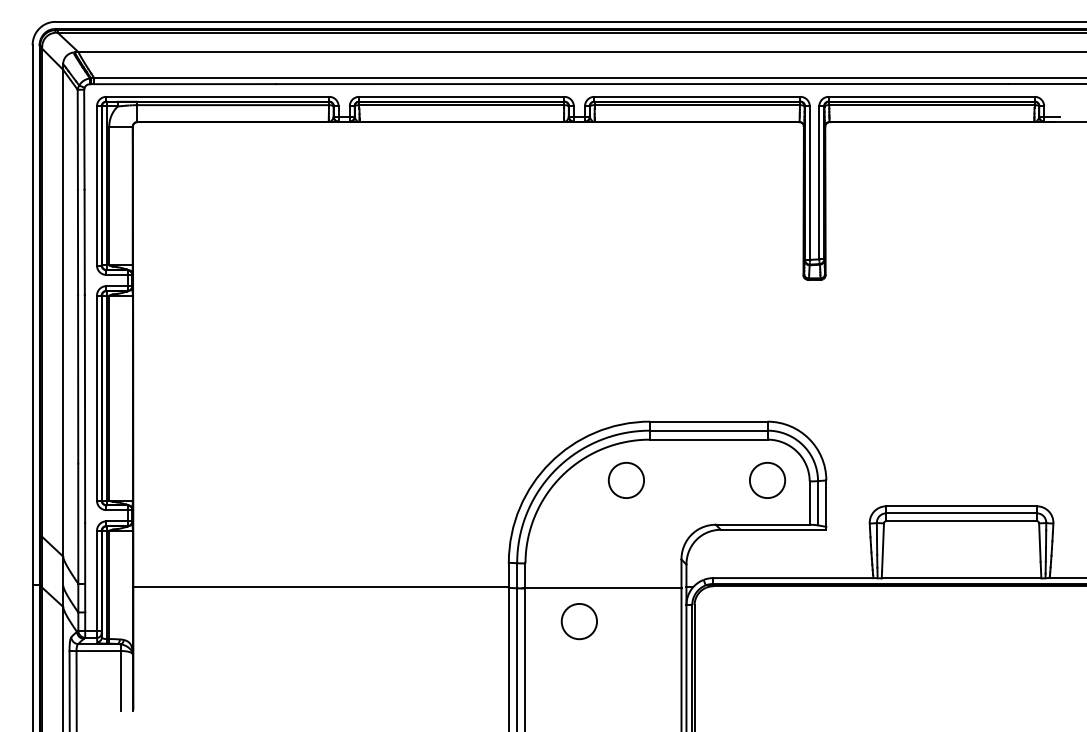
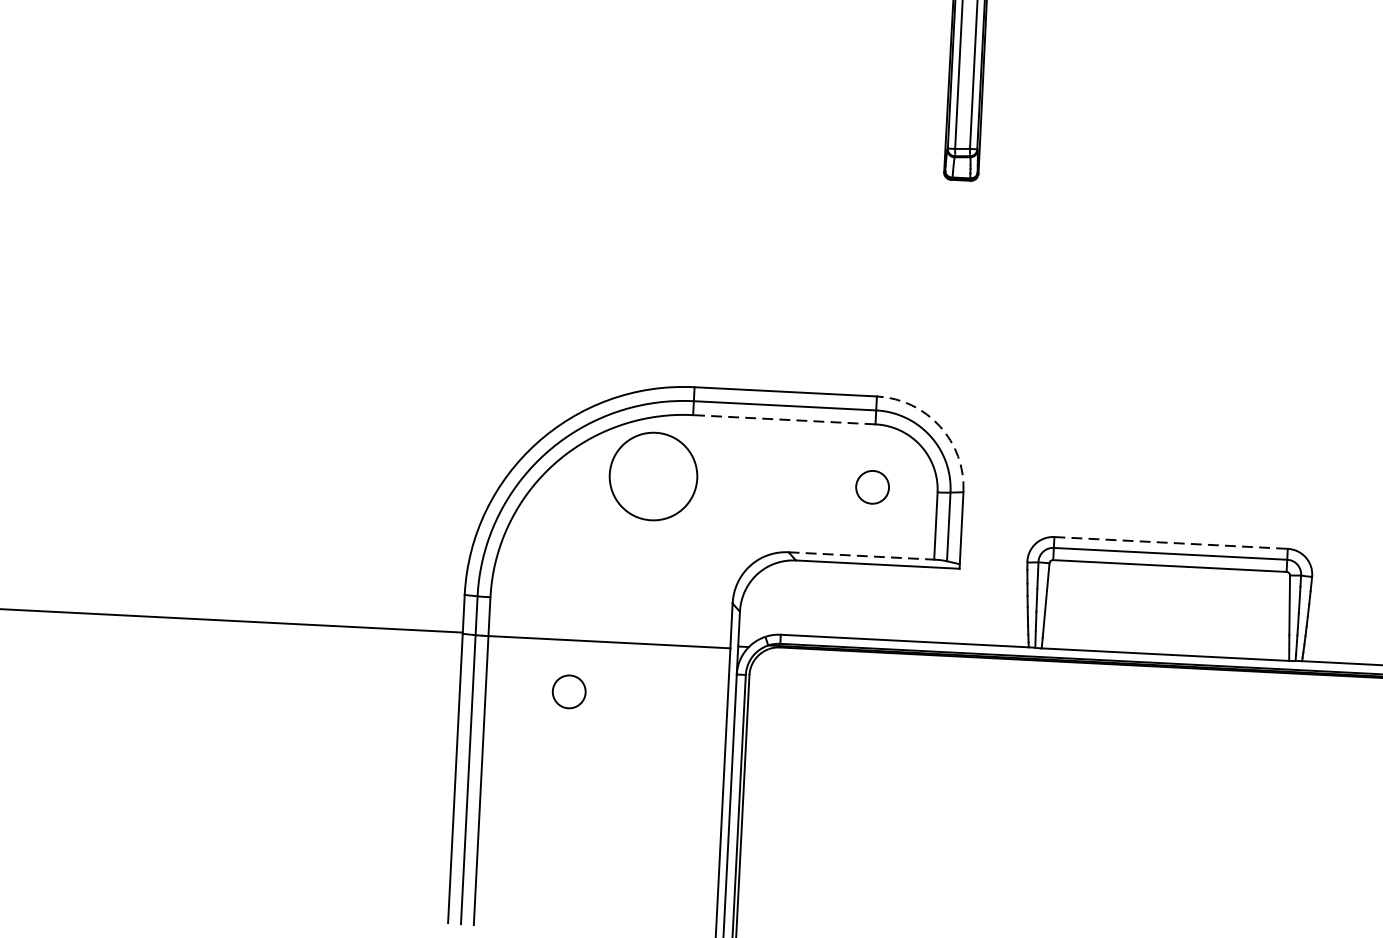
arc: (809, 438) -> (940, 425), solid -> dashed
line: (708, 439) -> (783, 419), solid -> dashed
circle: (767, 479) -> (872, 486), size x0.6
circle: (626, 480) -> (653, 476), size x1.6
line: (962, 506) -> (1172, 543), solid -> dashed
line: (762, 524) -> (861, 555), solid -> dashed
circle: (578, 621) -> (568, 691), size x0.6

